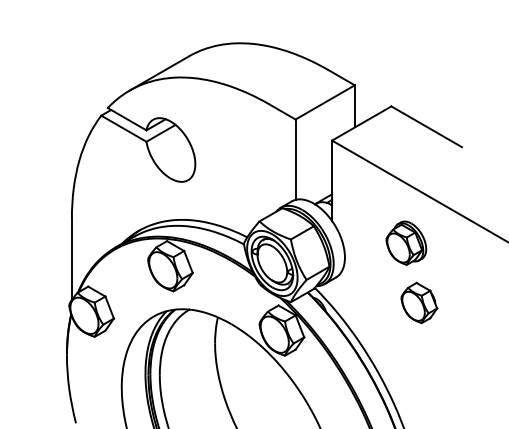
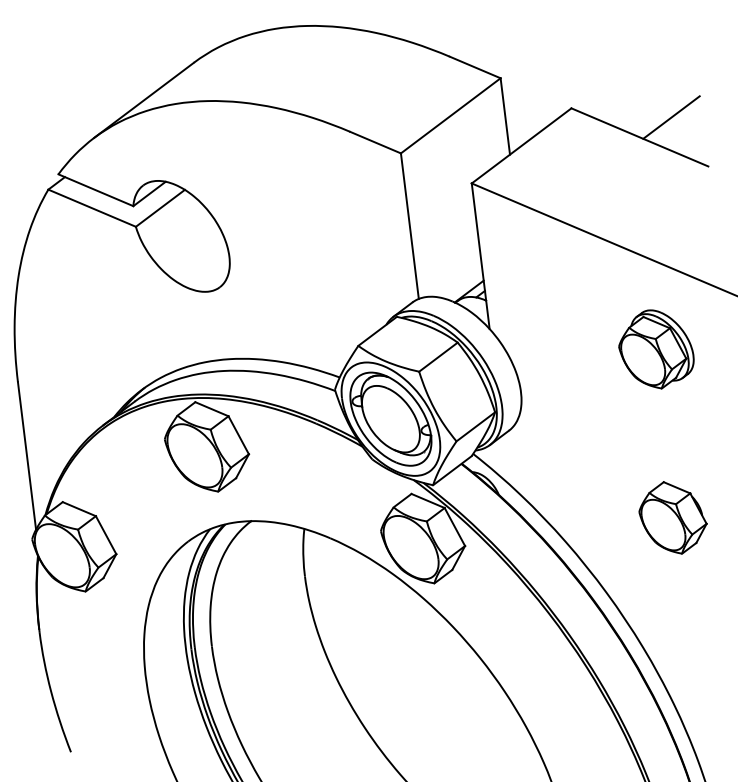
line: (444, 117) -> (670, 116), added
part: (406, 242) -> (656, 348), moved
part: (419, 302) -> (673, 516), moved

